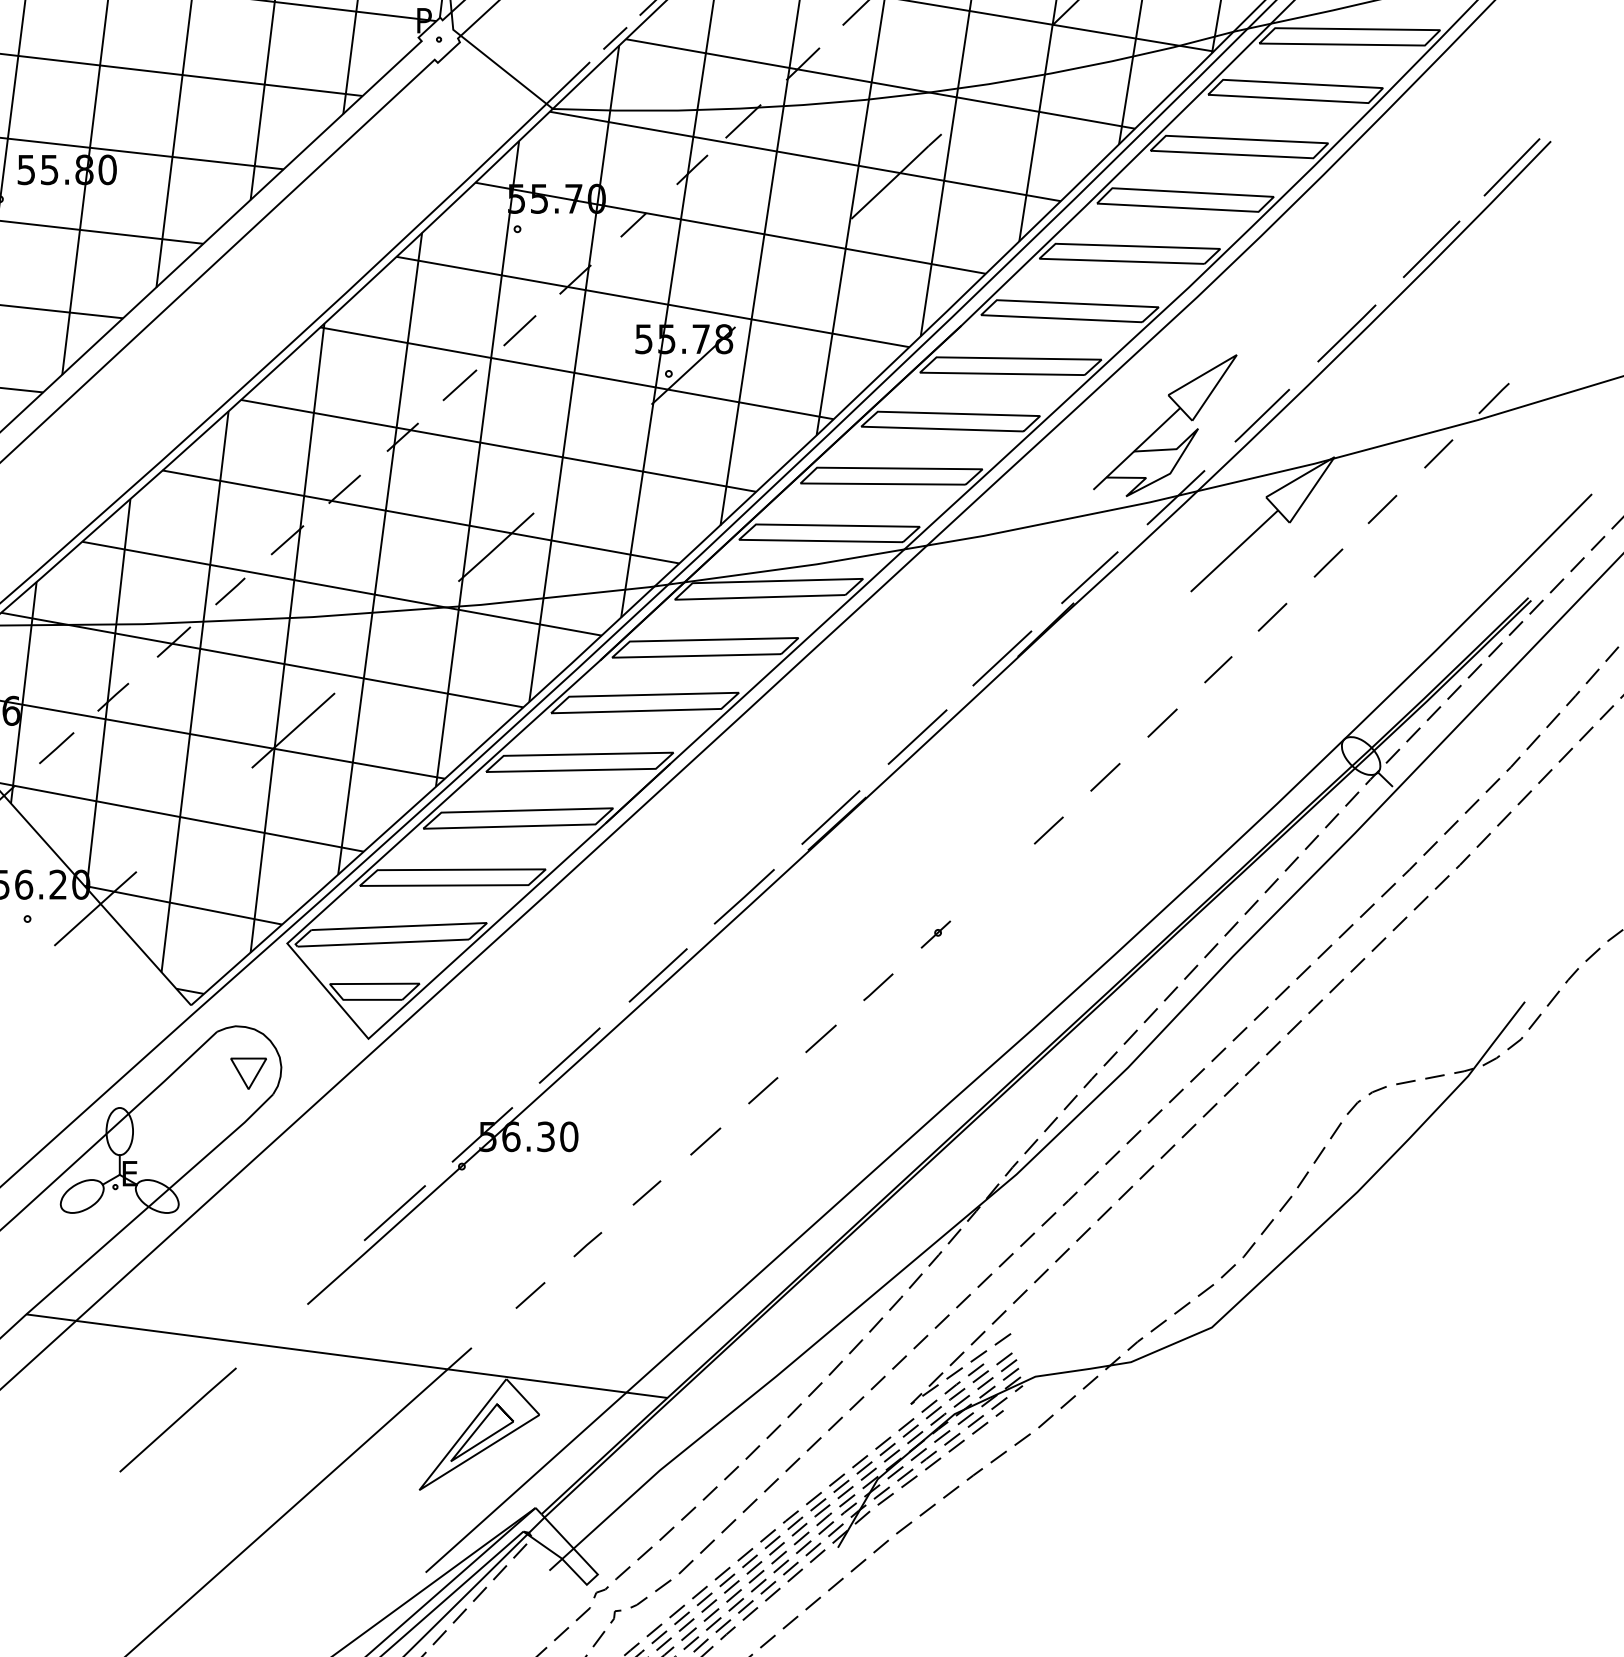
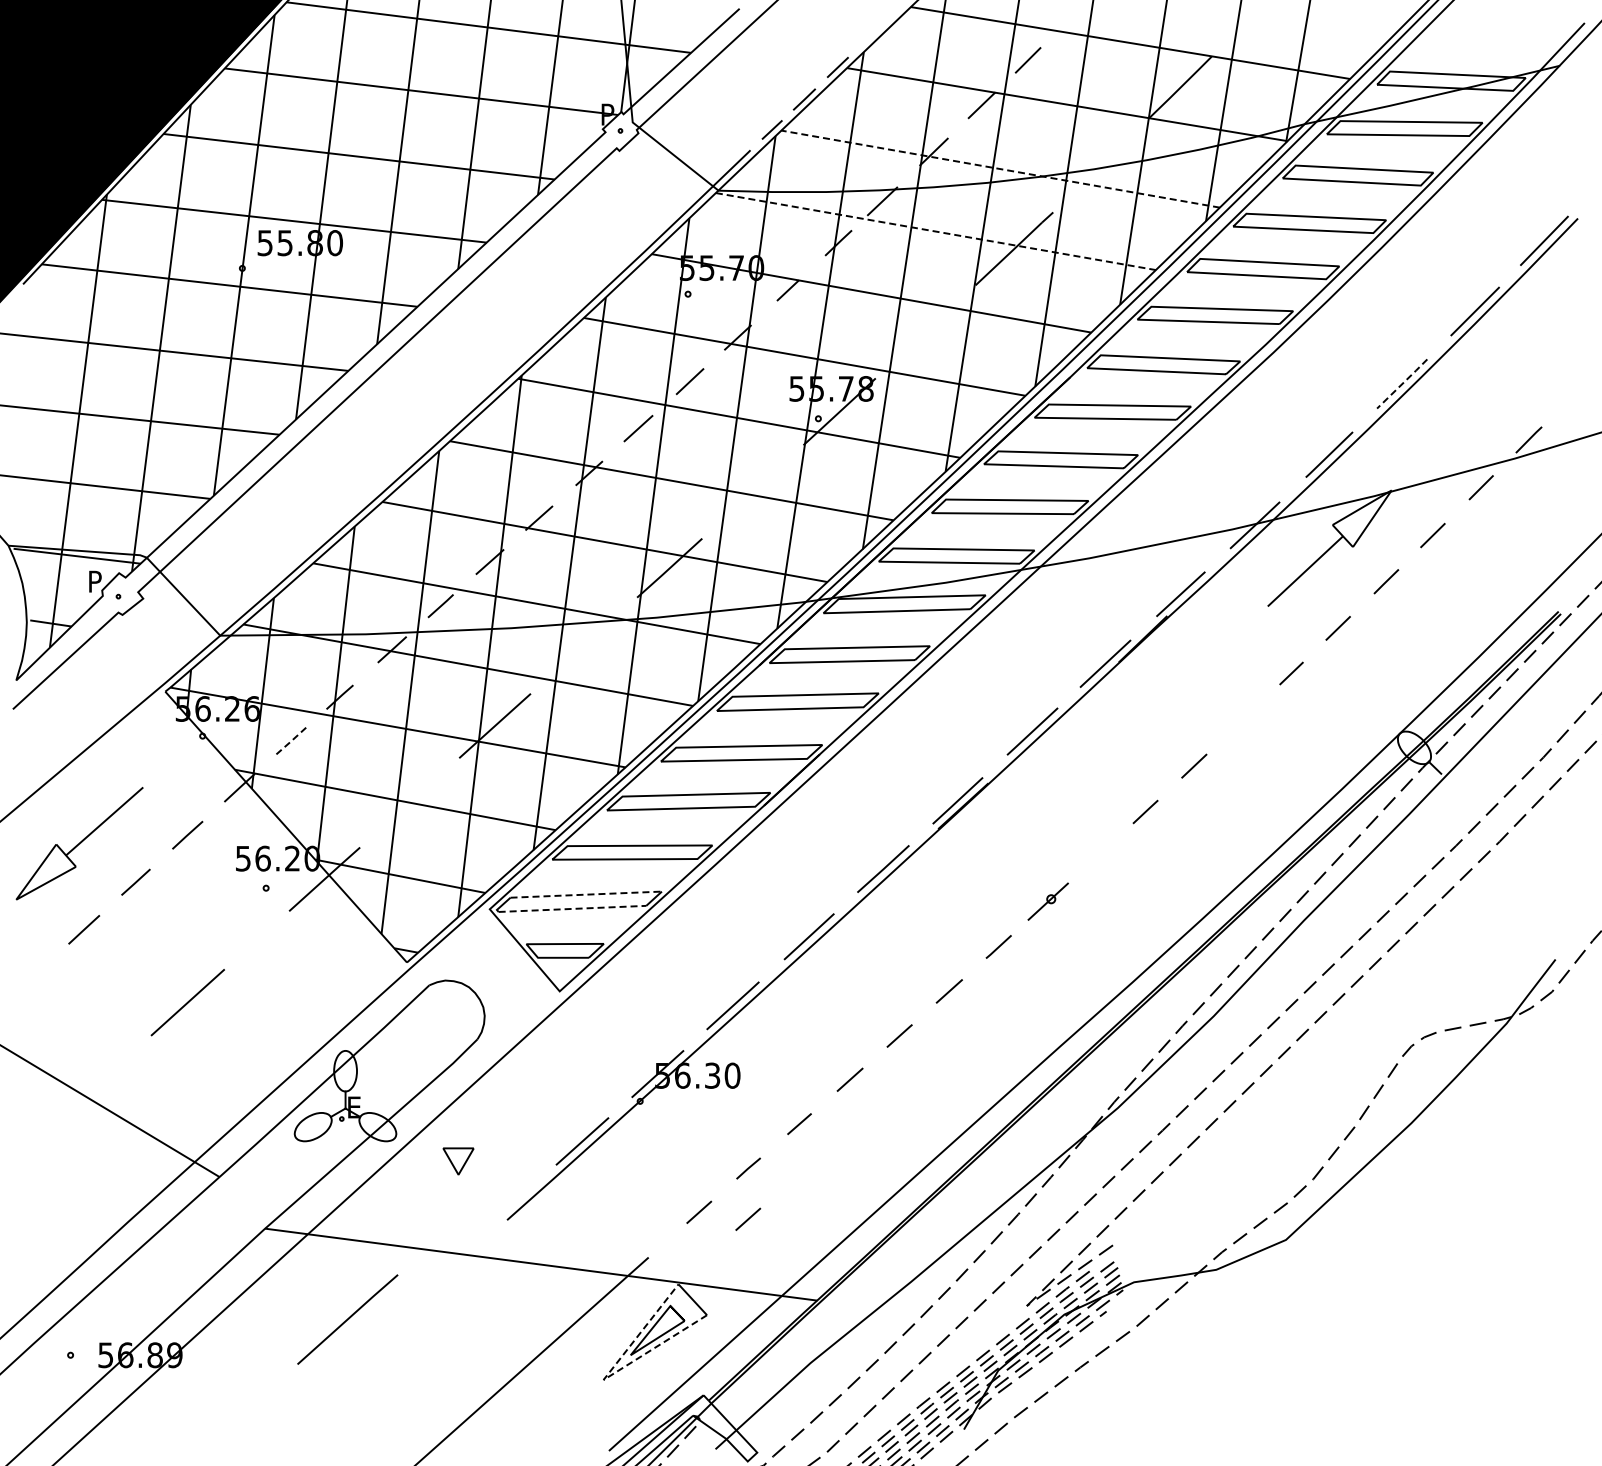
line: (880, 84) -> (1000, 169), solid -> dashed
line: (806, 156) -> (936, 231), solid -> dashed
line: (1347, 332) -> (1402, 383), solid -> dashed
part: (1164, 425) -> (1245, 463), removed
line: (1162, 723) -> (1243, 719), removed
line: (57, 748) -> (291, 741), solid -> dashed
line: (399, 926) -> (586, 894), solid -> dashed
part: (936, 934) -> (1048, 901), size x1.6
line: (383, 942) -> (572, 908), solid -> dashed
part: (248, 1073) -> (458, 1161), moved
line: (587, 1302) -> (748, 1218), added
line: (177, 1419) -> (347, 1319), moved
line: (419, 1490) -> (603, 1380), solid -> dashed

